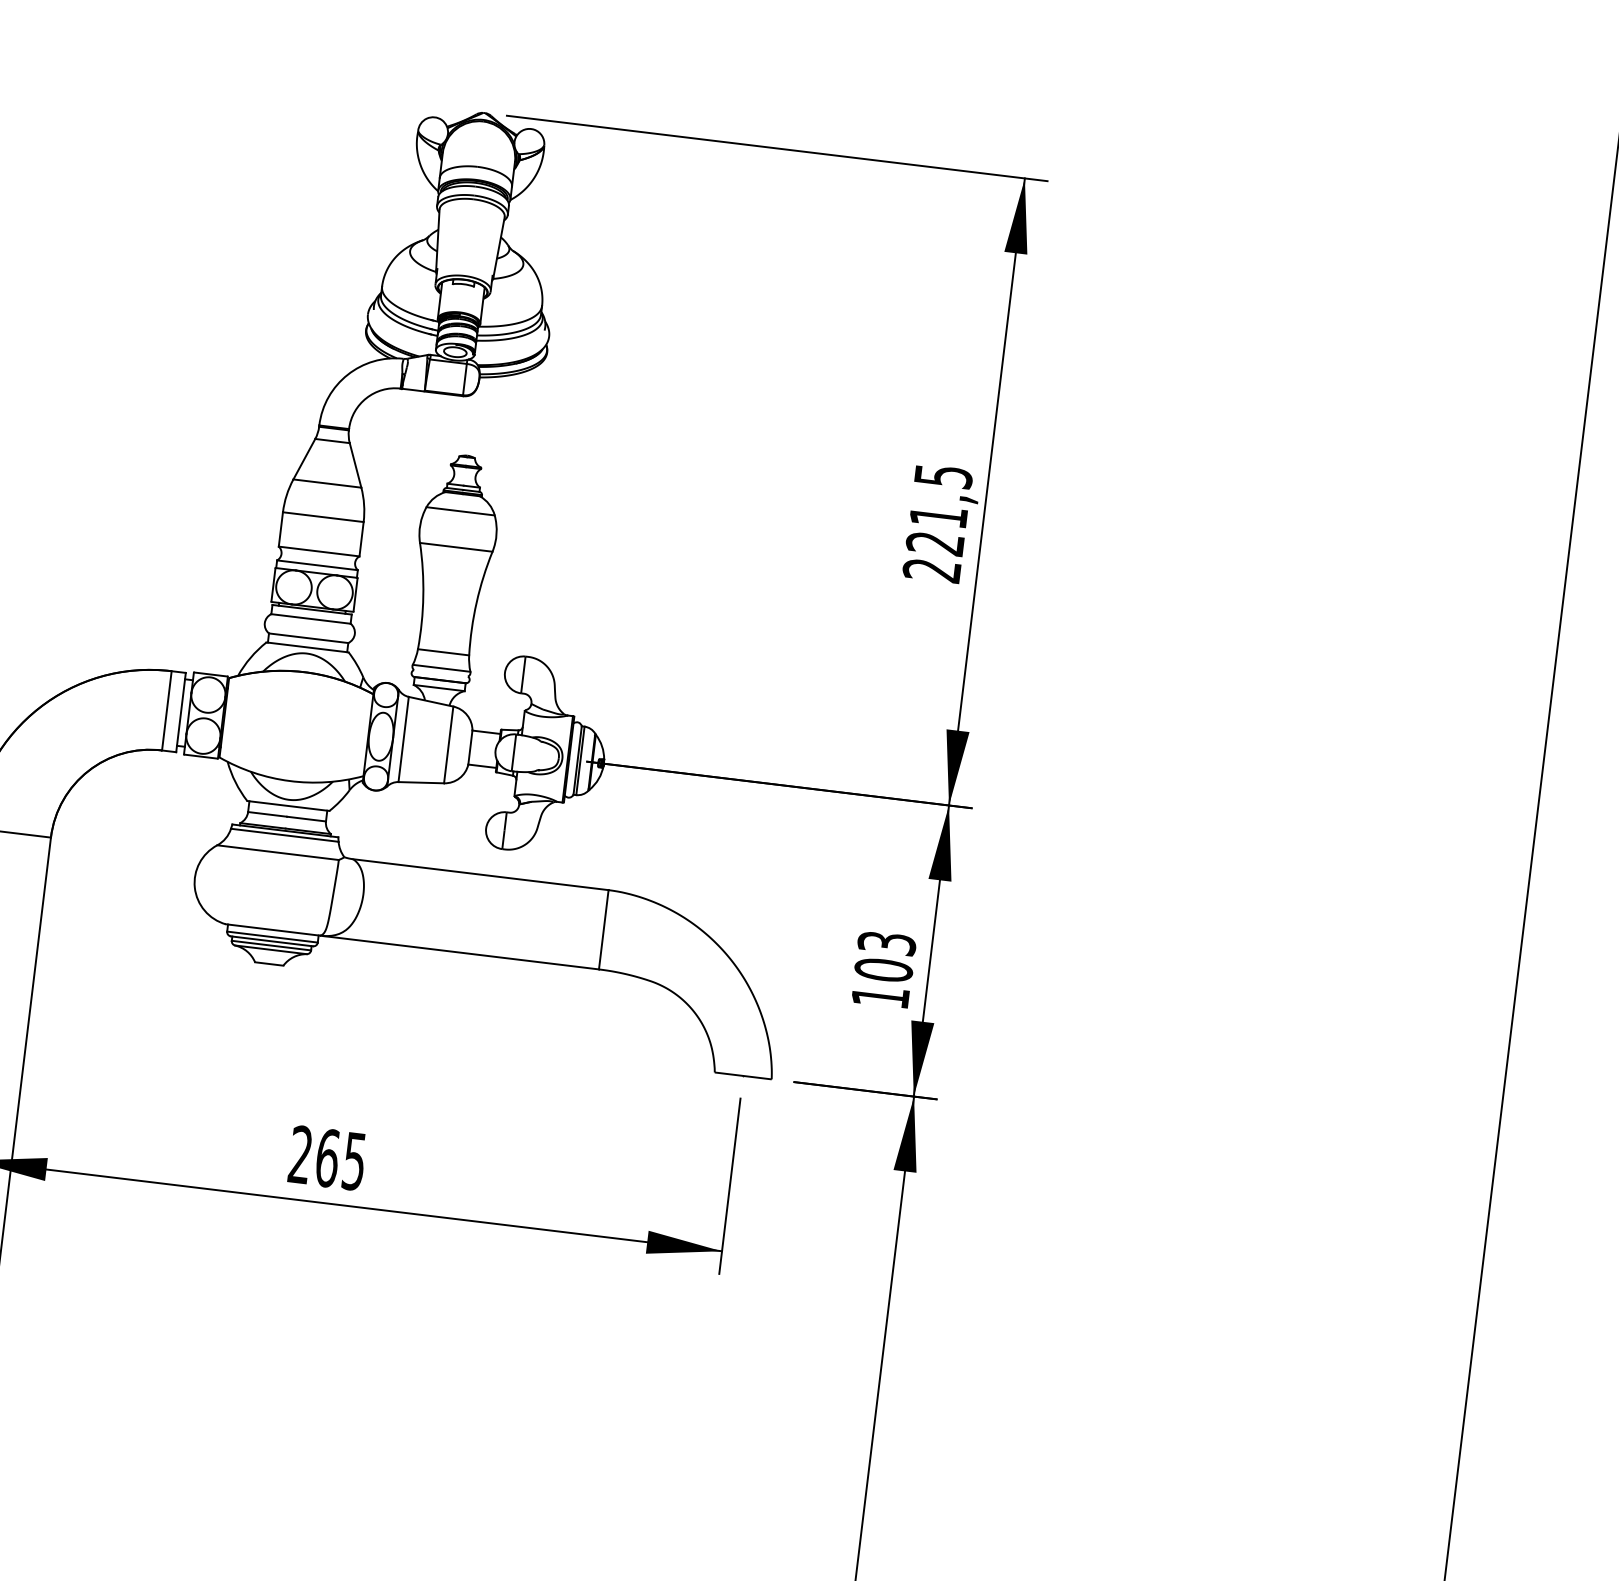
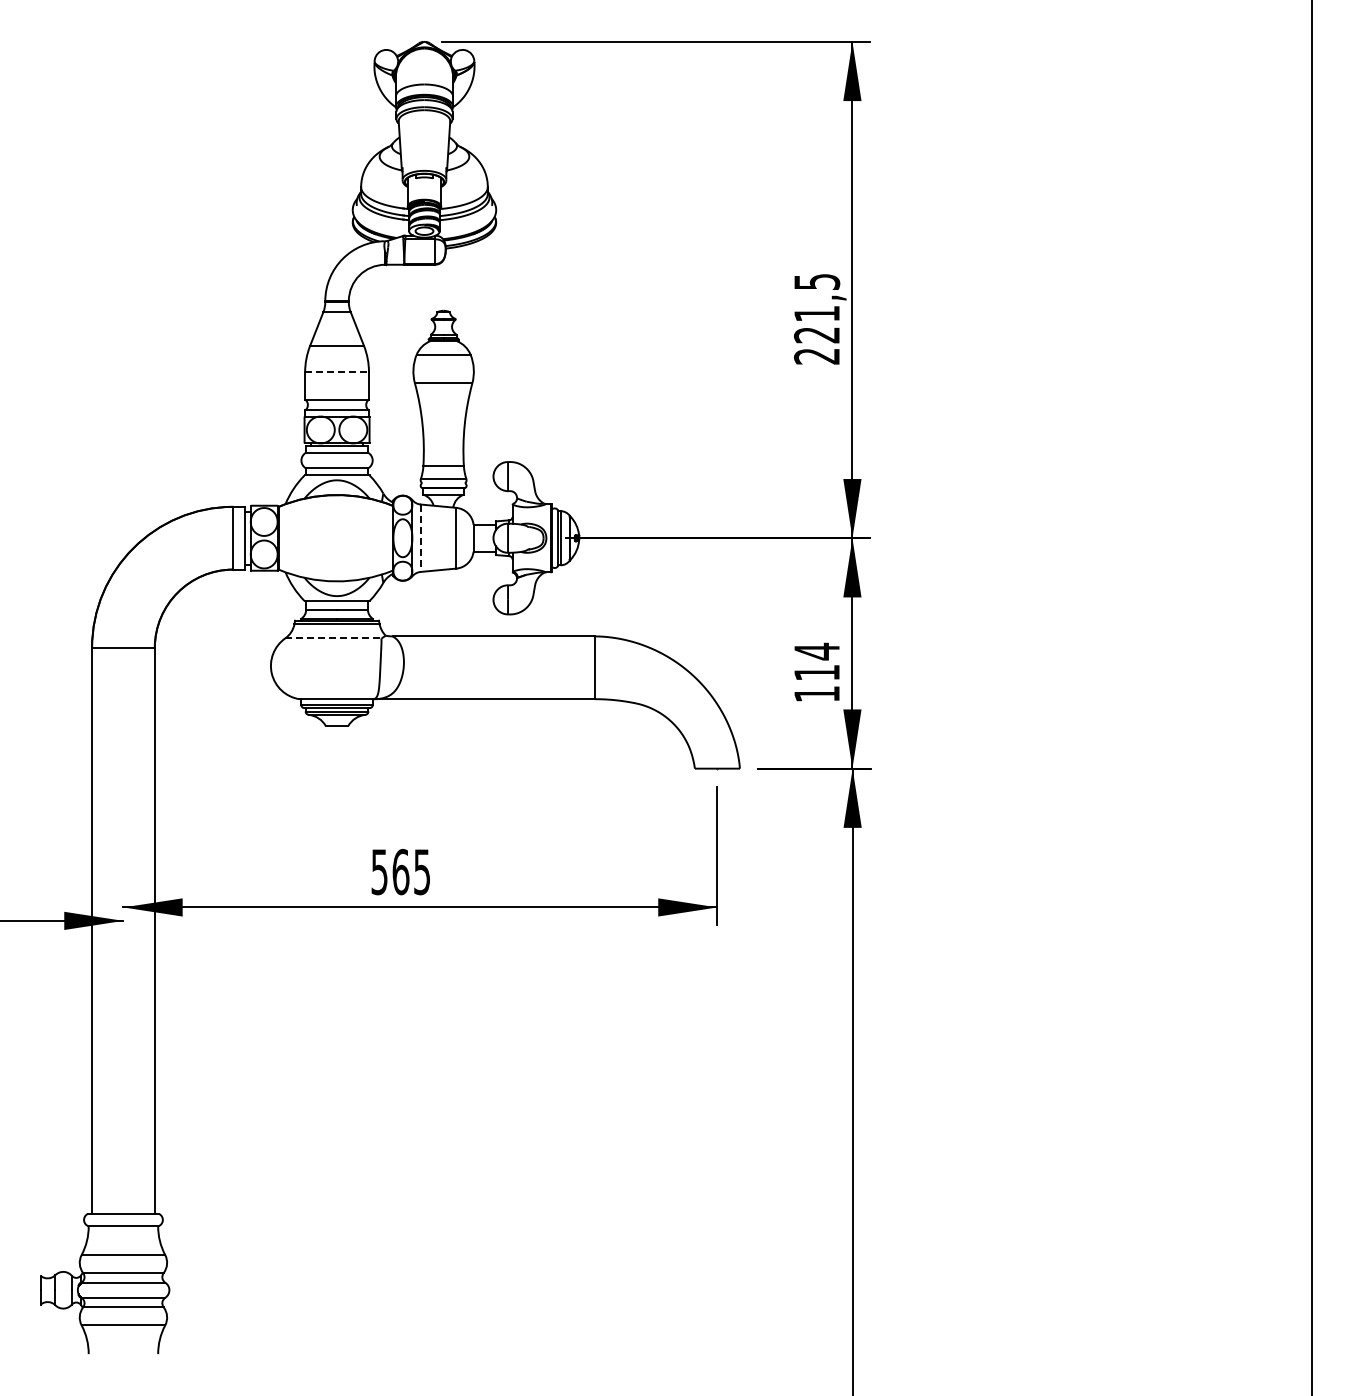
line: (323, 517) -> (337, 372), solid -> dashed
line: (403, 739) -> (420, 538), solid -> dashed
line: (278, 852) -> (333, 638), solid -> dashed
text: (884, 955) -> (816, 661), 103 -> 114
text: (300, 1154) -> (379, 871), 265 -> 565

